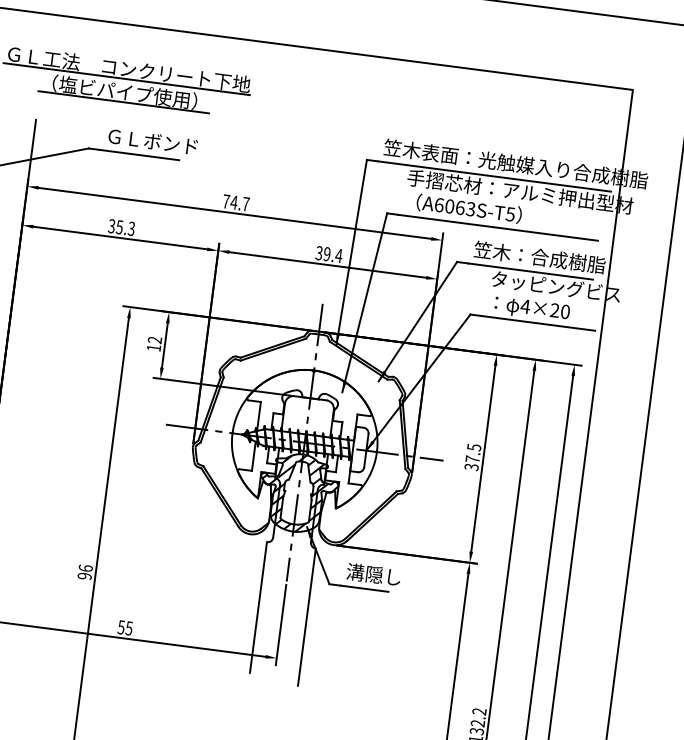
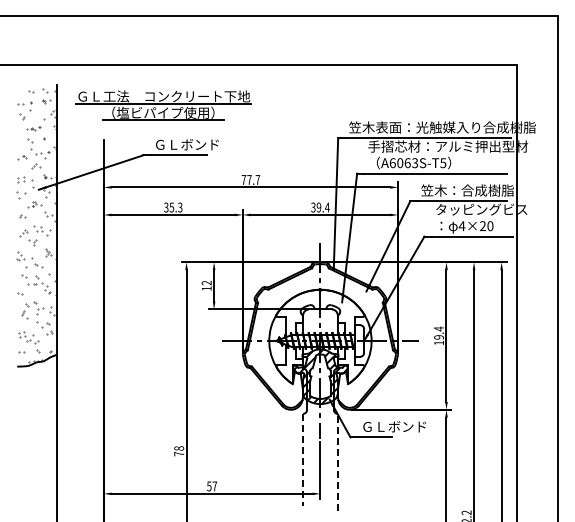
text: (234, 201) -> (249, 179), 74.7 -> 77.7
text: (473, 458) -> (439, 336), 37.5 -> 19.4
text: (85, 572) -> (179, 451), 96 -> 78
text: (392, 576) -> (393, 426), 溝隠し -> ＧＬボンド
line: (258, 608) -> (303, 460), solid -> dashed
line: (306, 617) -> (337, 462), solid -> dashed
text: (128, 628) -> (214, 486), 55 -> 57

